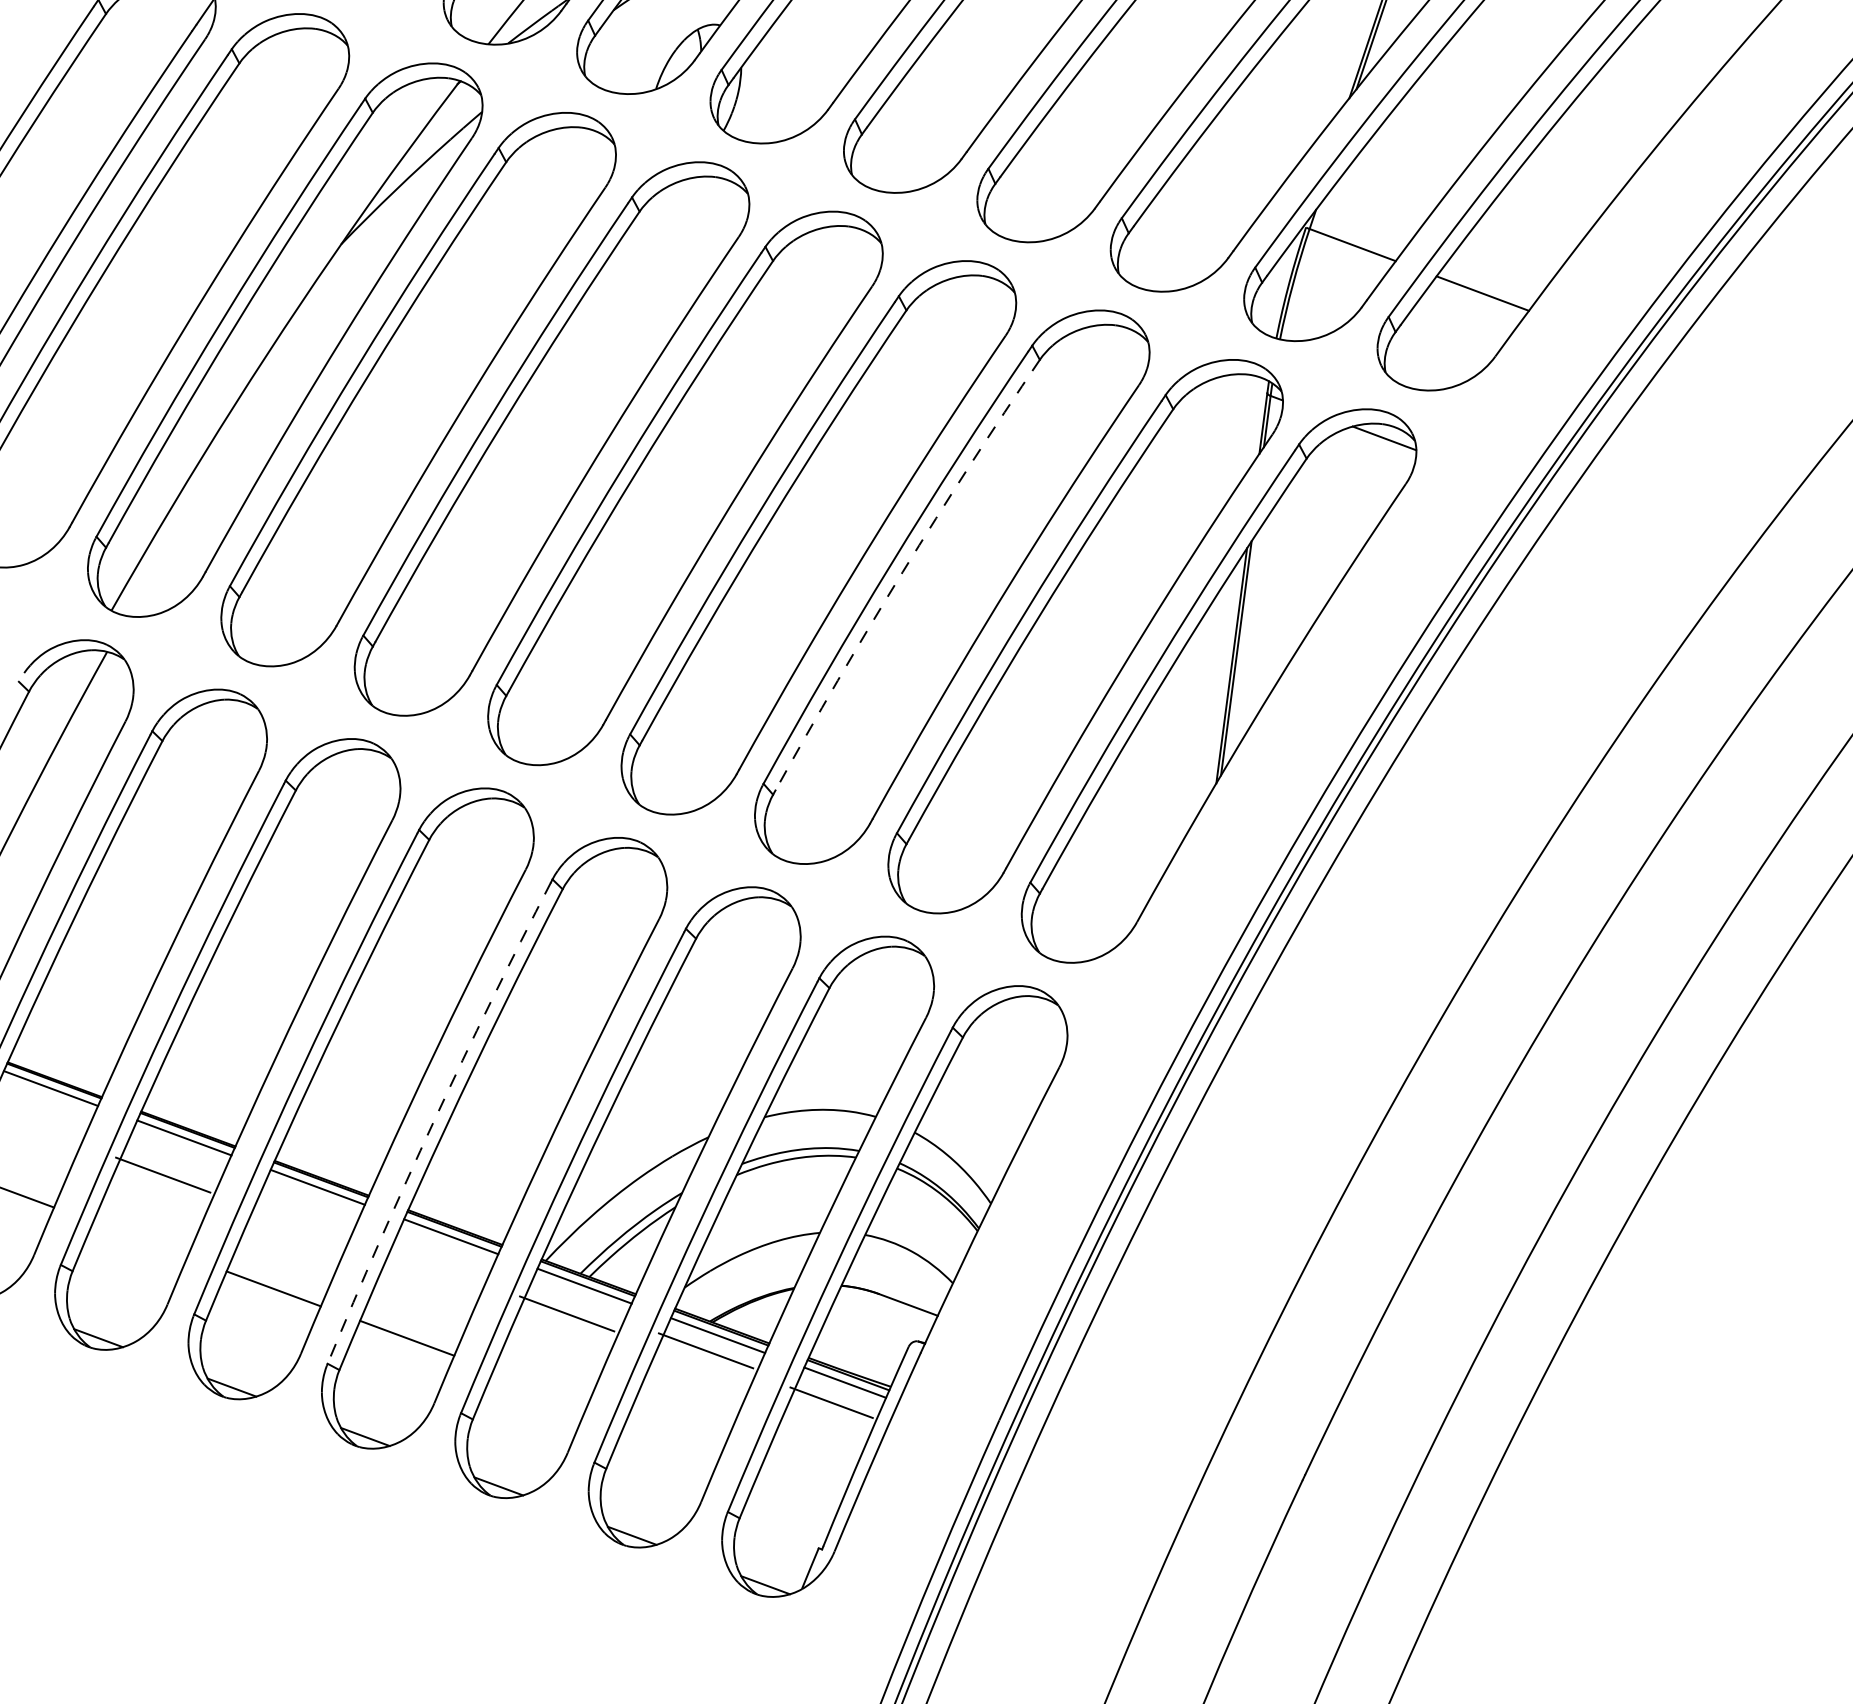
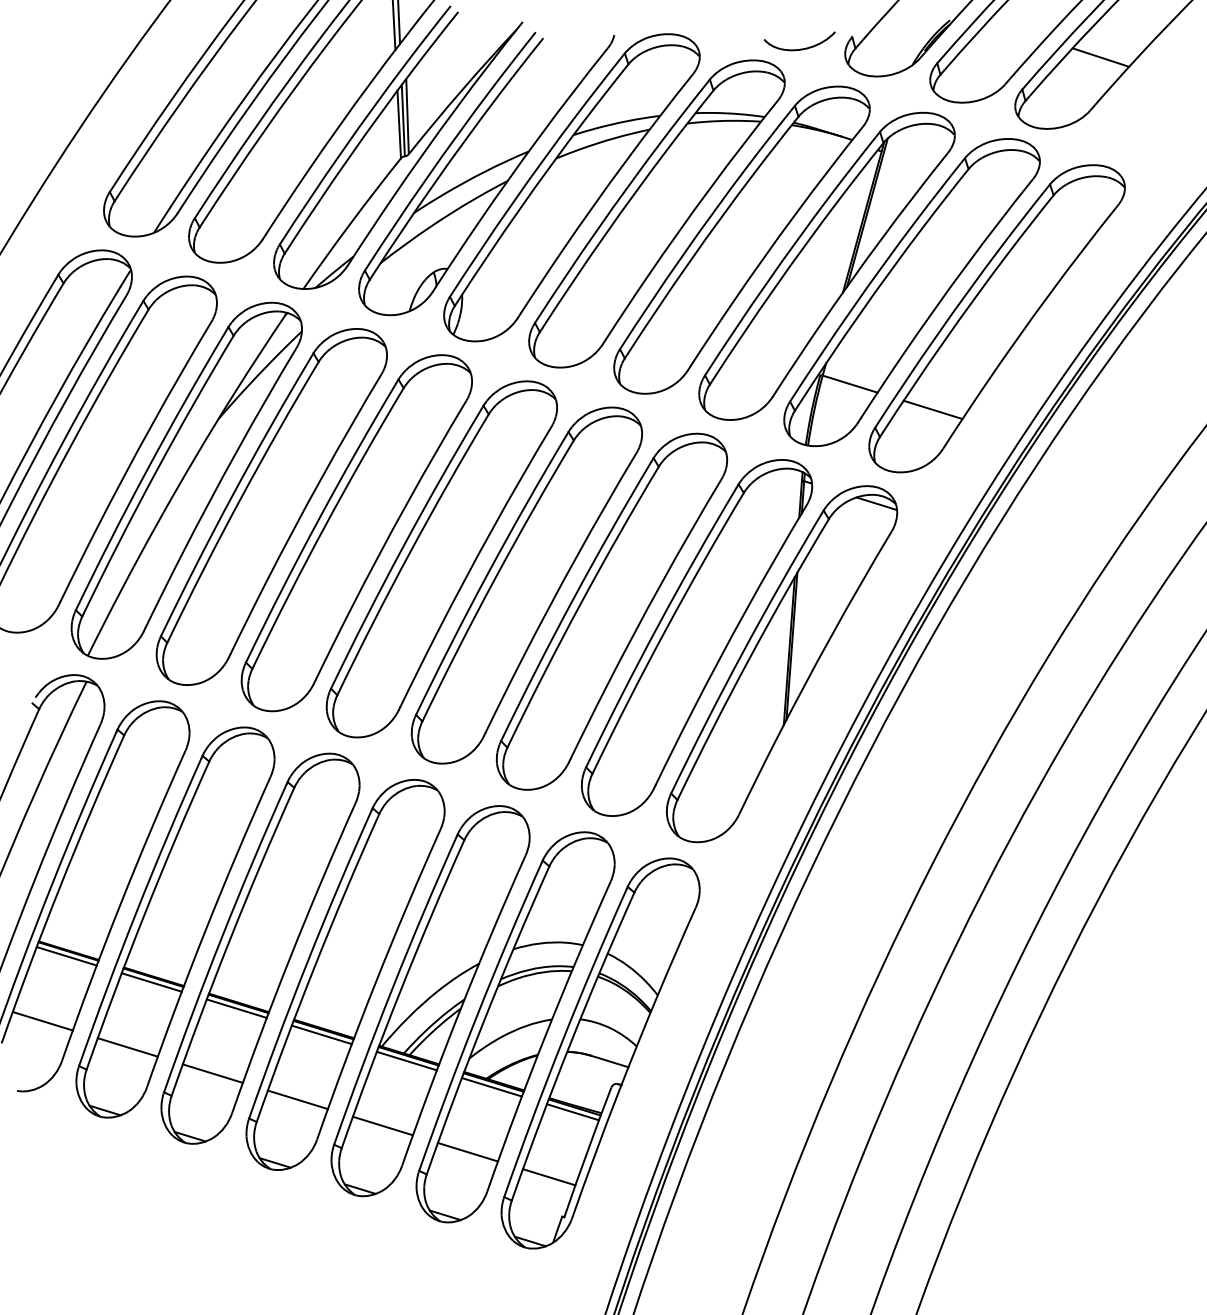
arc: (902, 572) -> (580, 604), dashed -> solid
arc: (434, 1121) -> (307, 963), dashed -> solid
line: (162, 1175) -> (127, 1047), moved
line: (566, 1313) -> (382, 1125), moved
line: (705, 1349) -> (467, 1151), moved
line: (830, 1403) -> (548, 1177), moved

